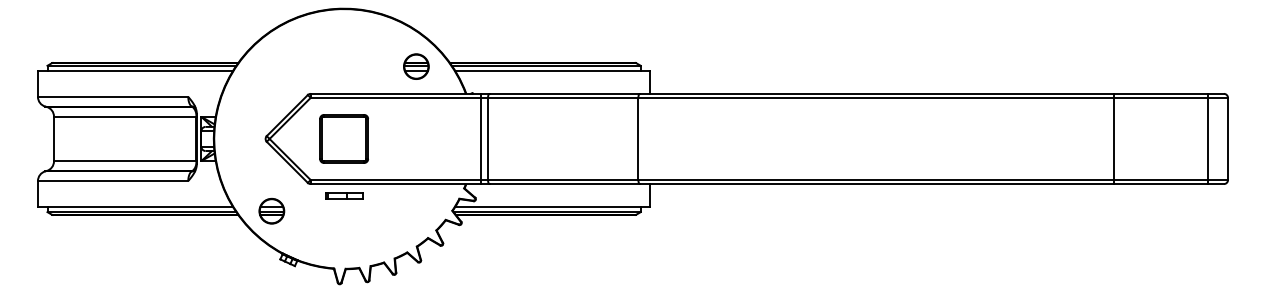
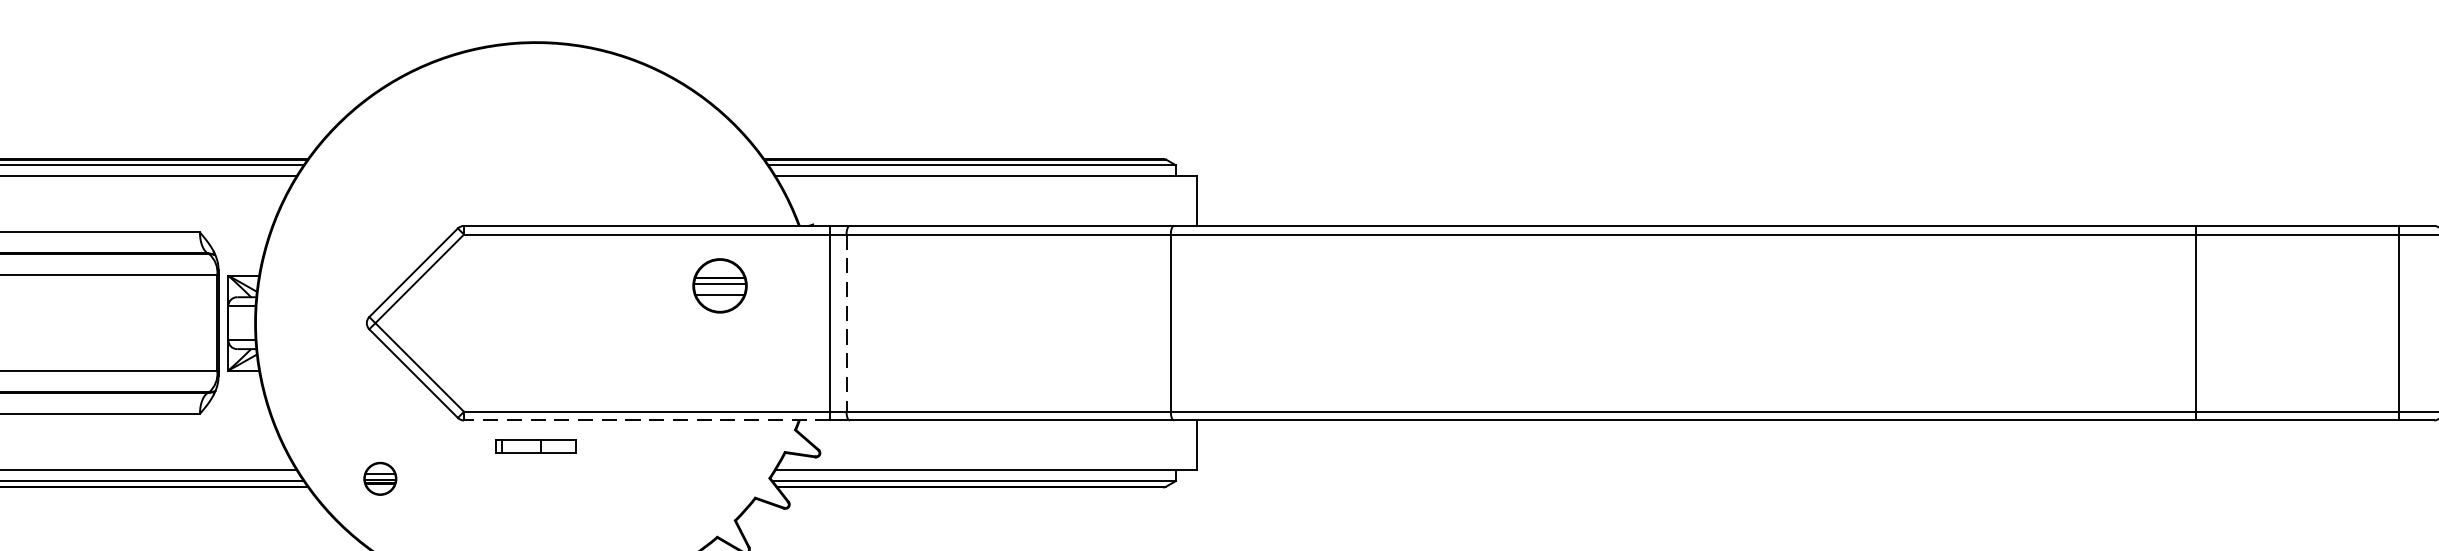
part: (416, 66) -> (720, 285), moved
part: (343, 138) -> (534, 322), removed
line: (488, 139) -> (847, 324), solid -> dashed
line: (395, 184) -> (646, 421), solid -> dashed
part: (271, 210) -> (379, 477), size x0.6

